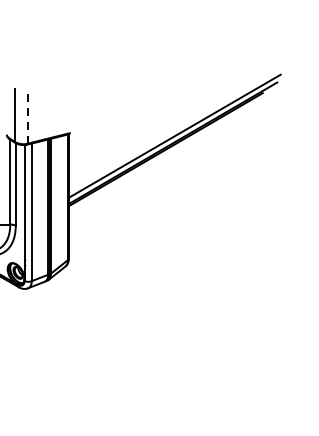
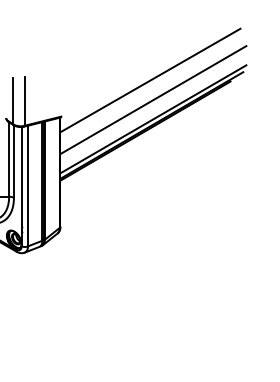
line: (171, 91) -> (150, 80), added
line: (174, 114) -> (153, 100), added
line: (27, 115) -> (24, 101), dashed -> solid

